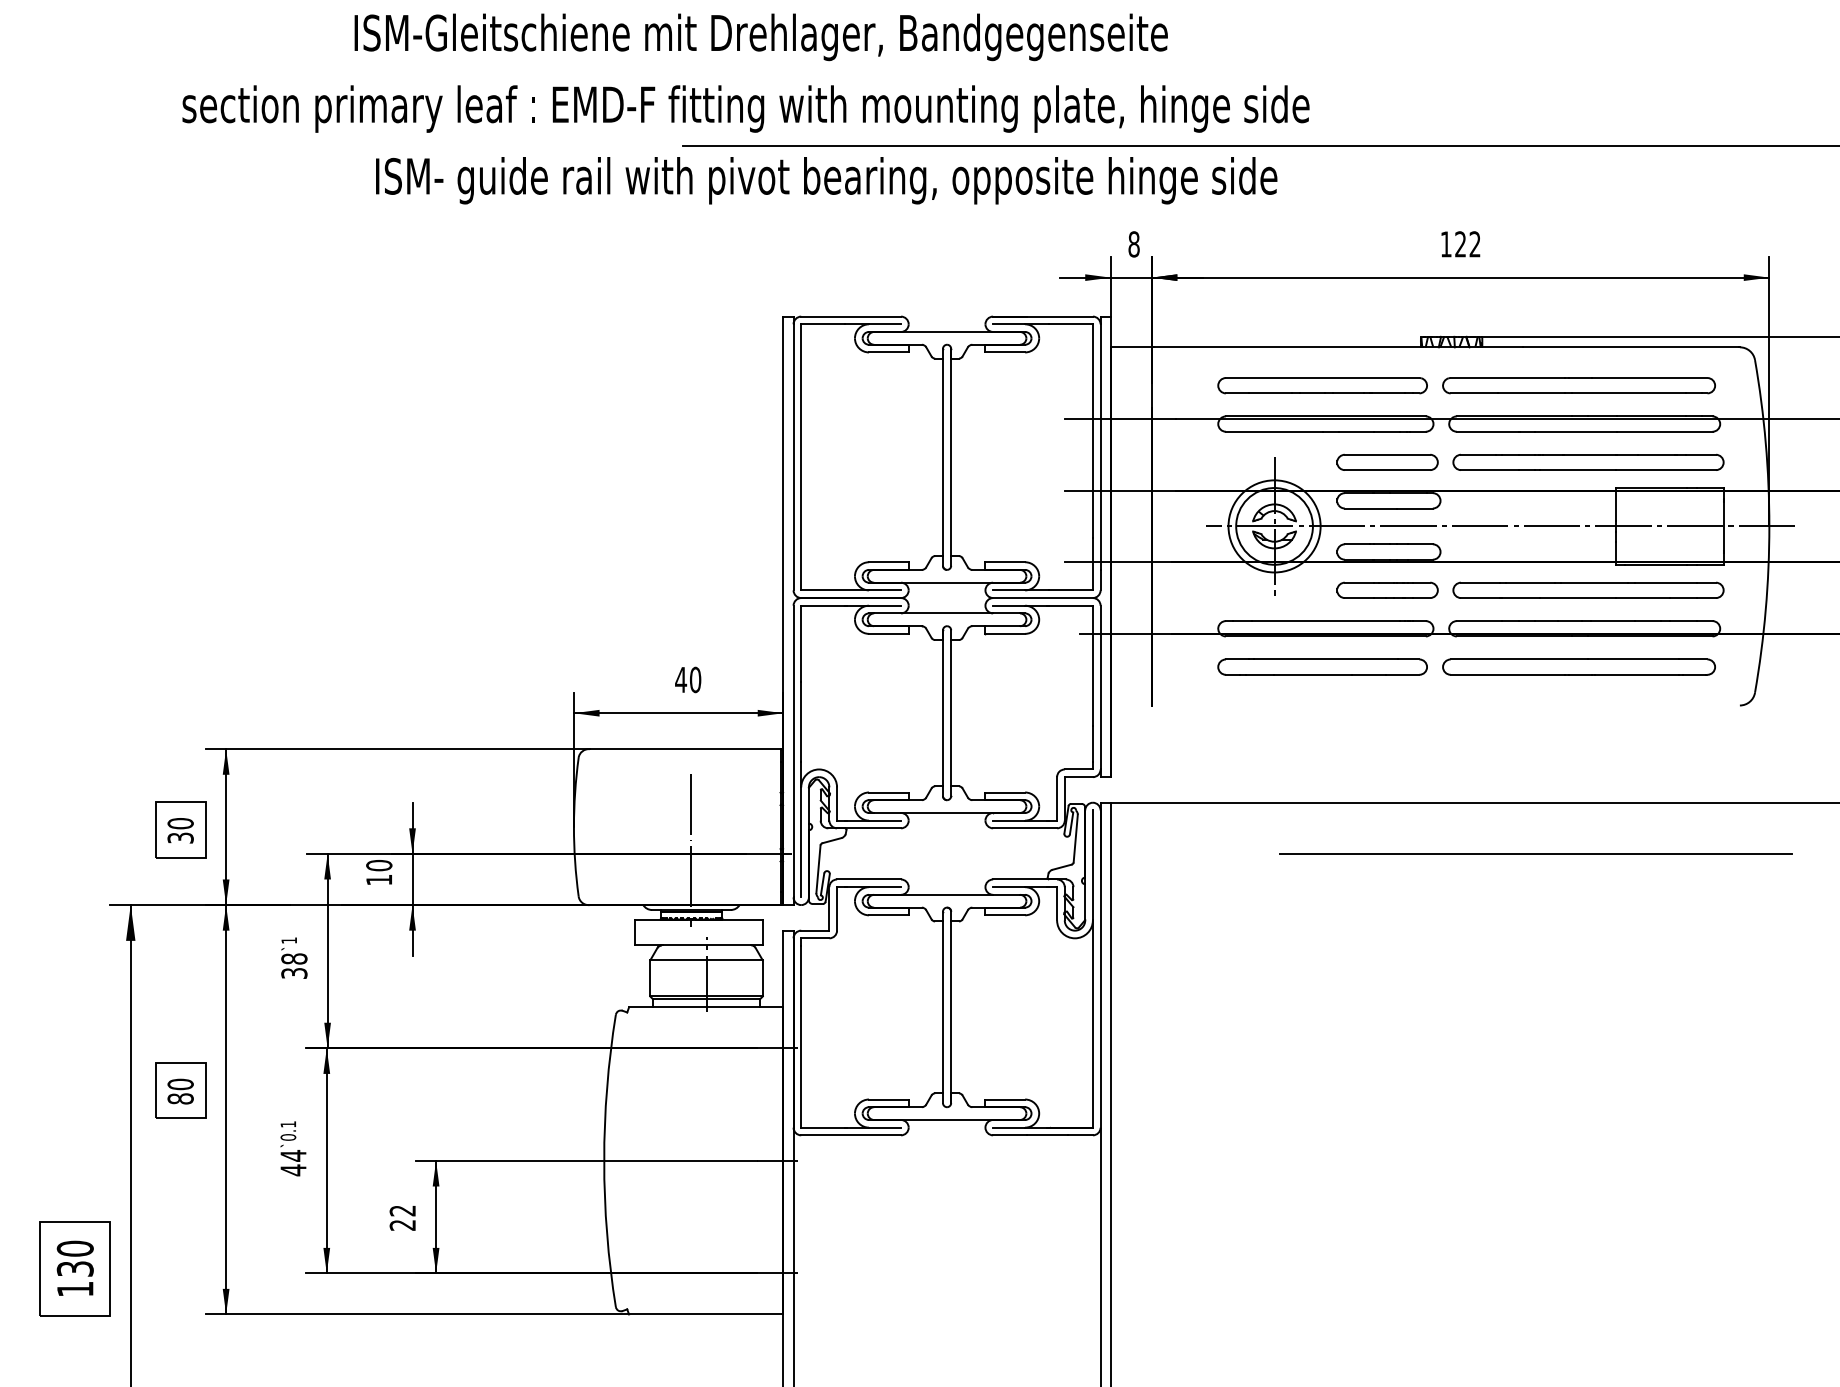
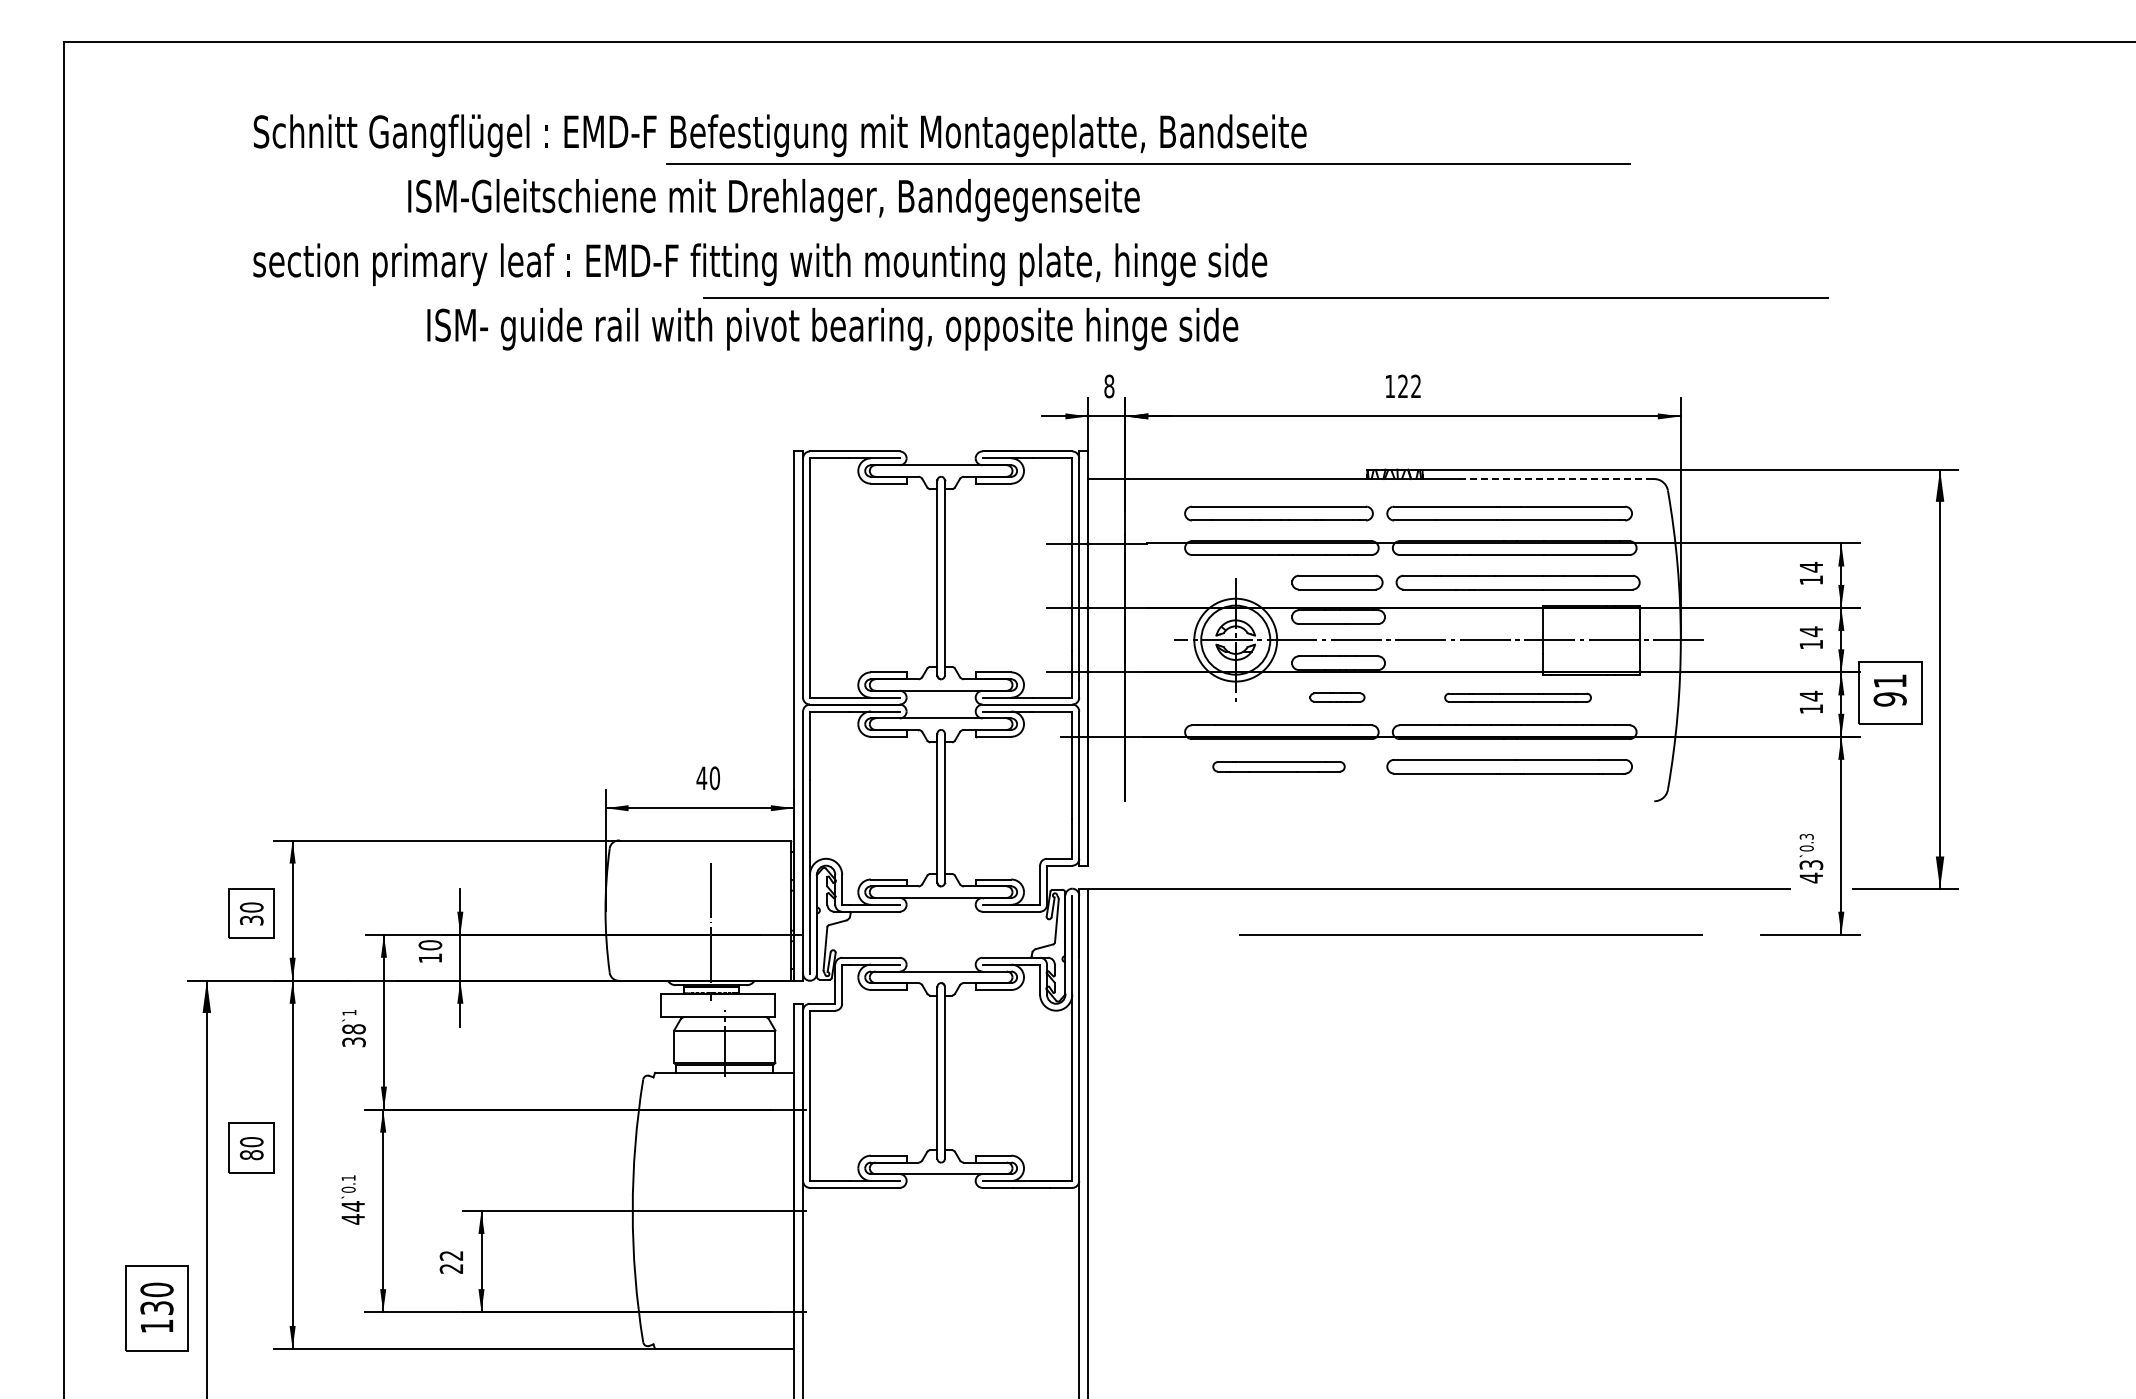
line: (1631, 347) -> (1556, 479), solid -> dashed
part: (1387, 590) -> (1337, 697), size x0.6
part: (1587, 590) -> (1517, 697), size x0.6
part: (1322, 666) -> (1278, 766), size x0.7

